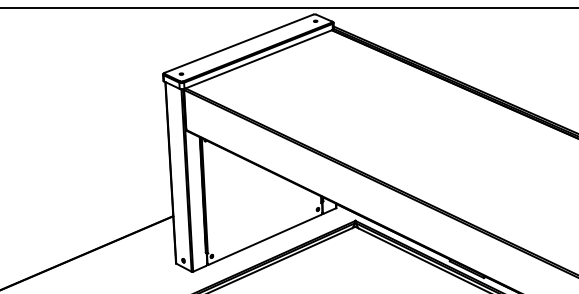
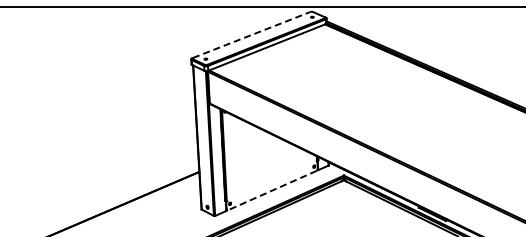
line: (240, 43) -> (252, 34), solid -> dashed
line: (265, 239) -> (272, 190), solid -> dashed

